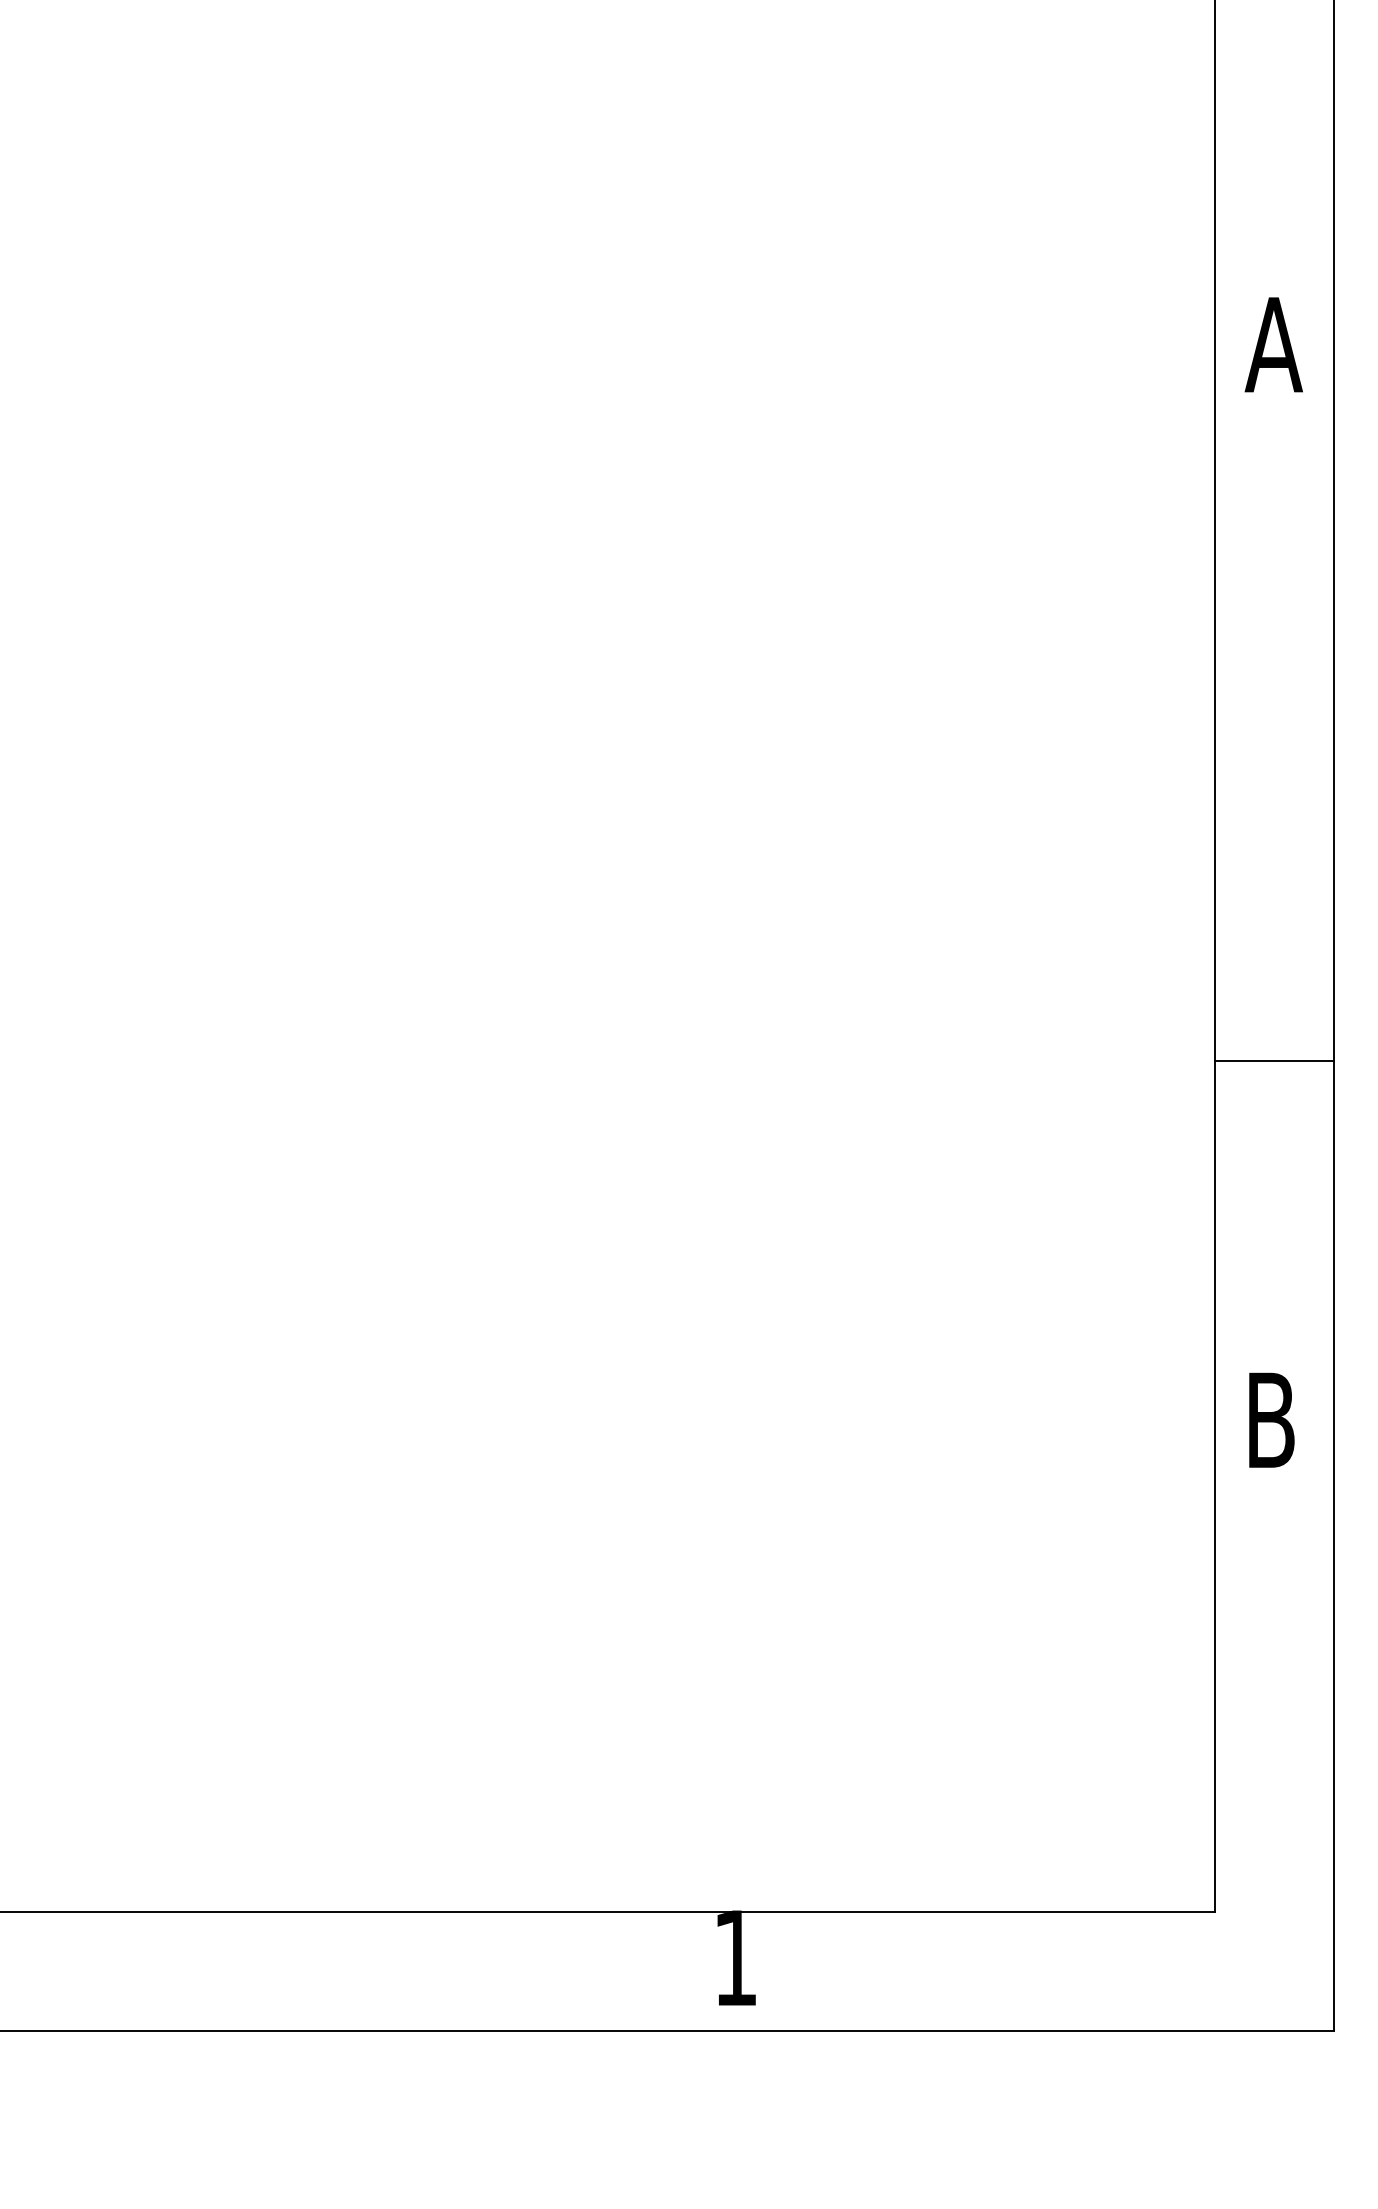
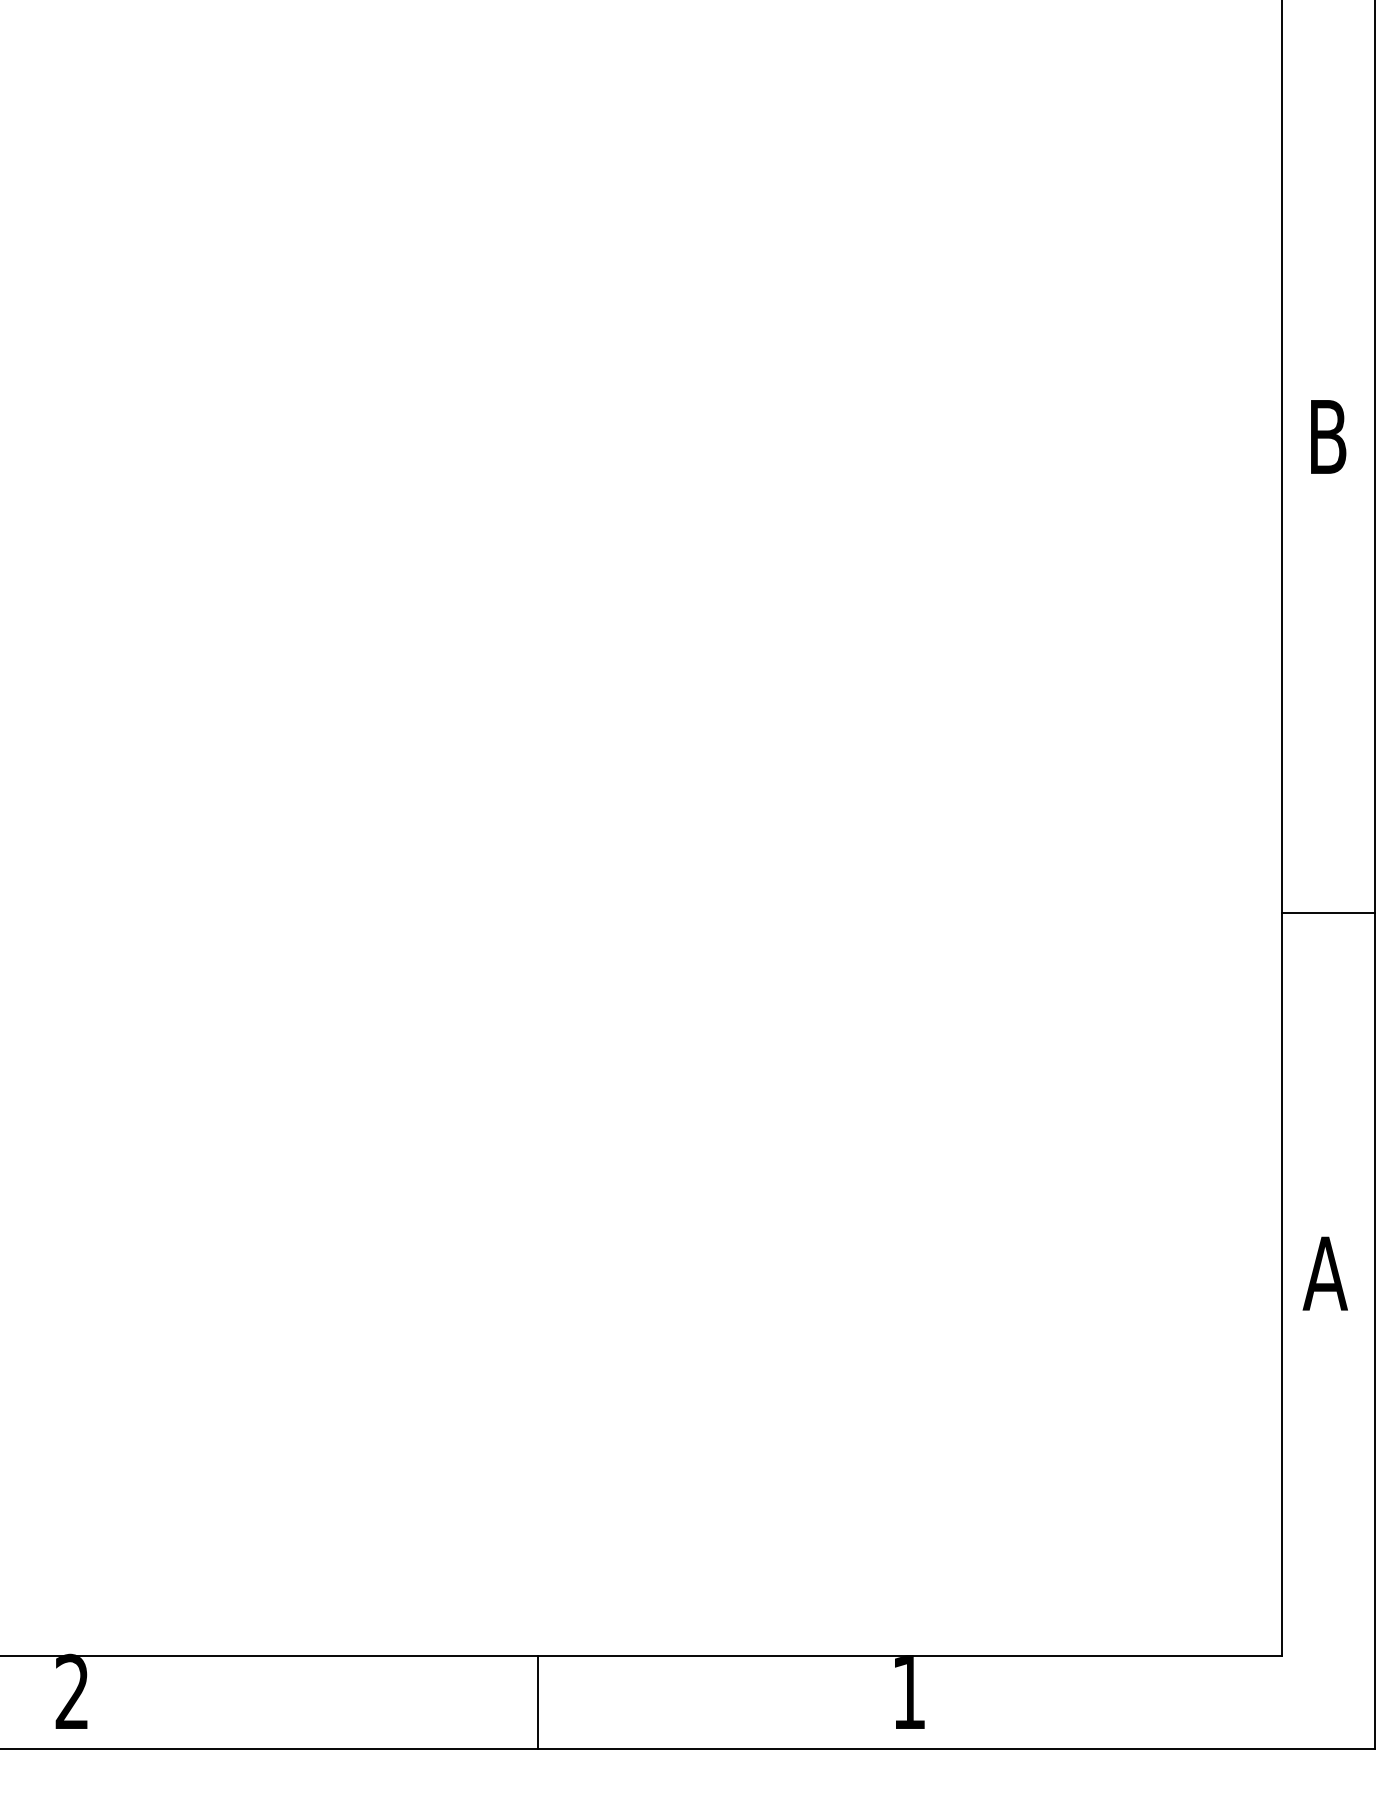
text: (1273, 344) -> (1327, 436), A -> B
line: (1273, 1061) -> (1327, 912), moved
text: (1269, 1420) -> (1324, 1273), B -> A
line: (259, 1971) -> (538, 1702), added

